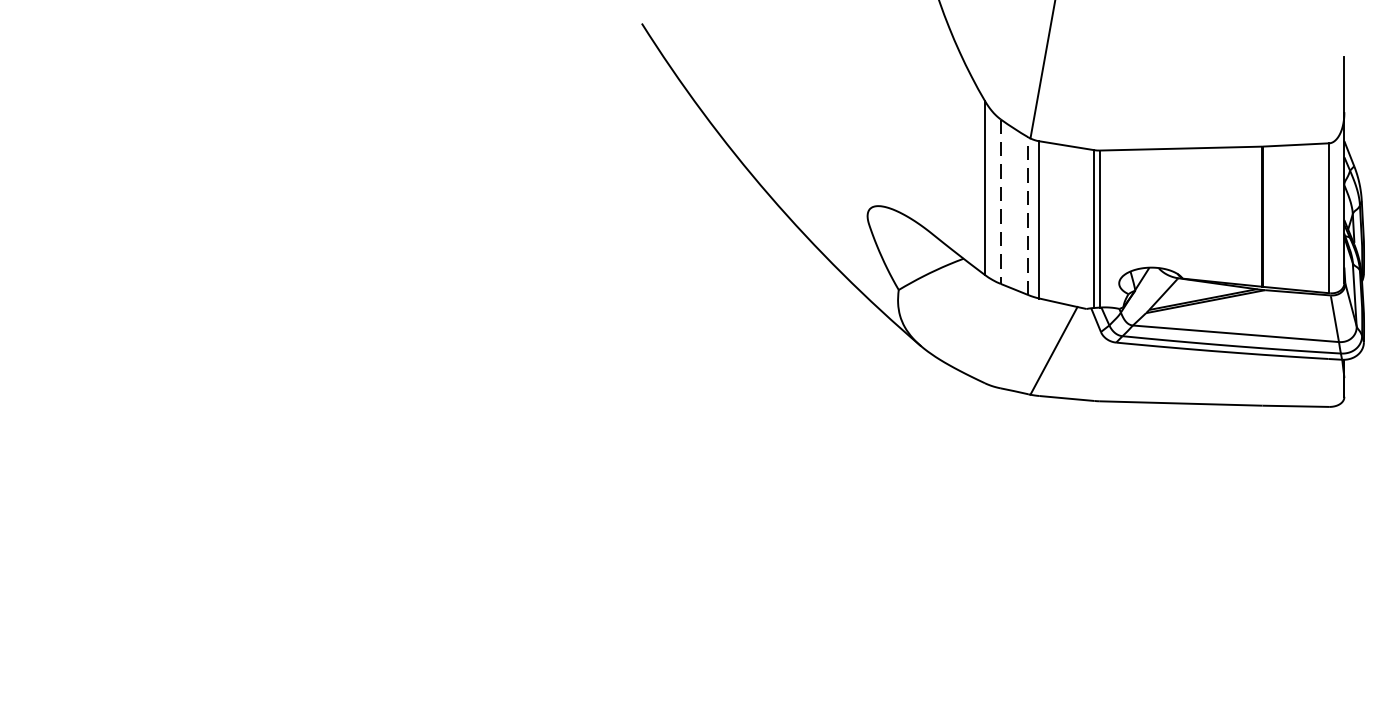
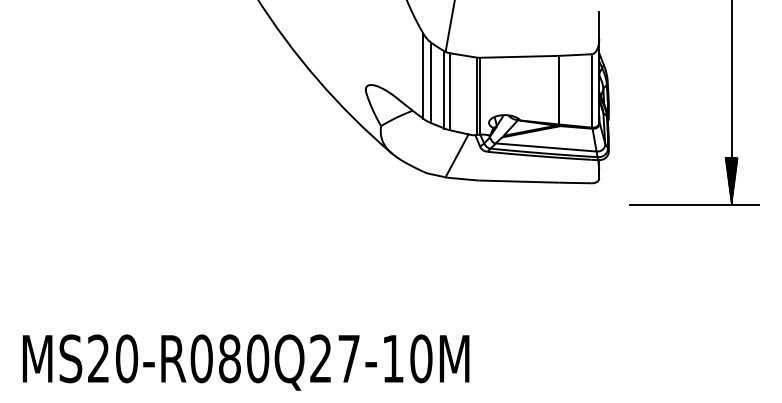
line: (1001, 203) -> (431, 83), dashed -> solid
line: (1028, 215) -> (444, 89), dashed -> solid

